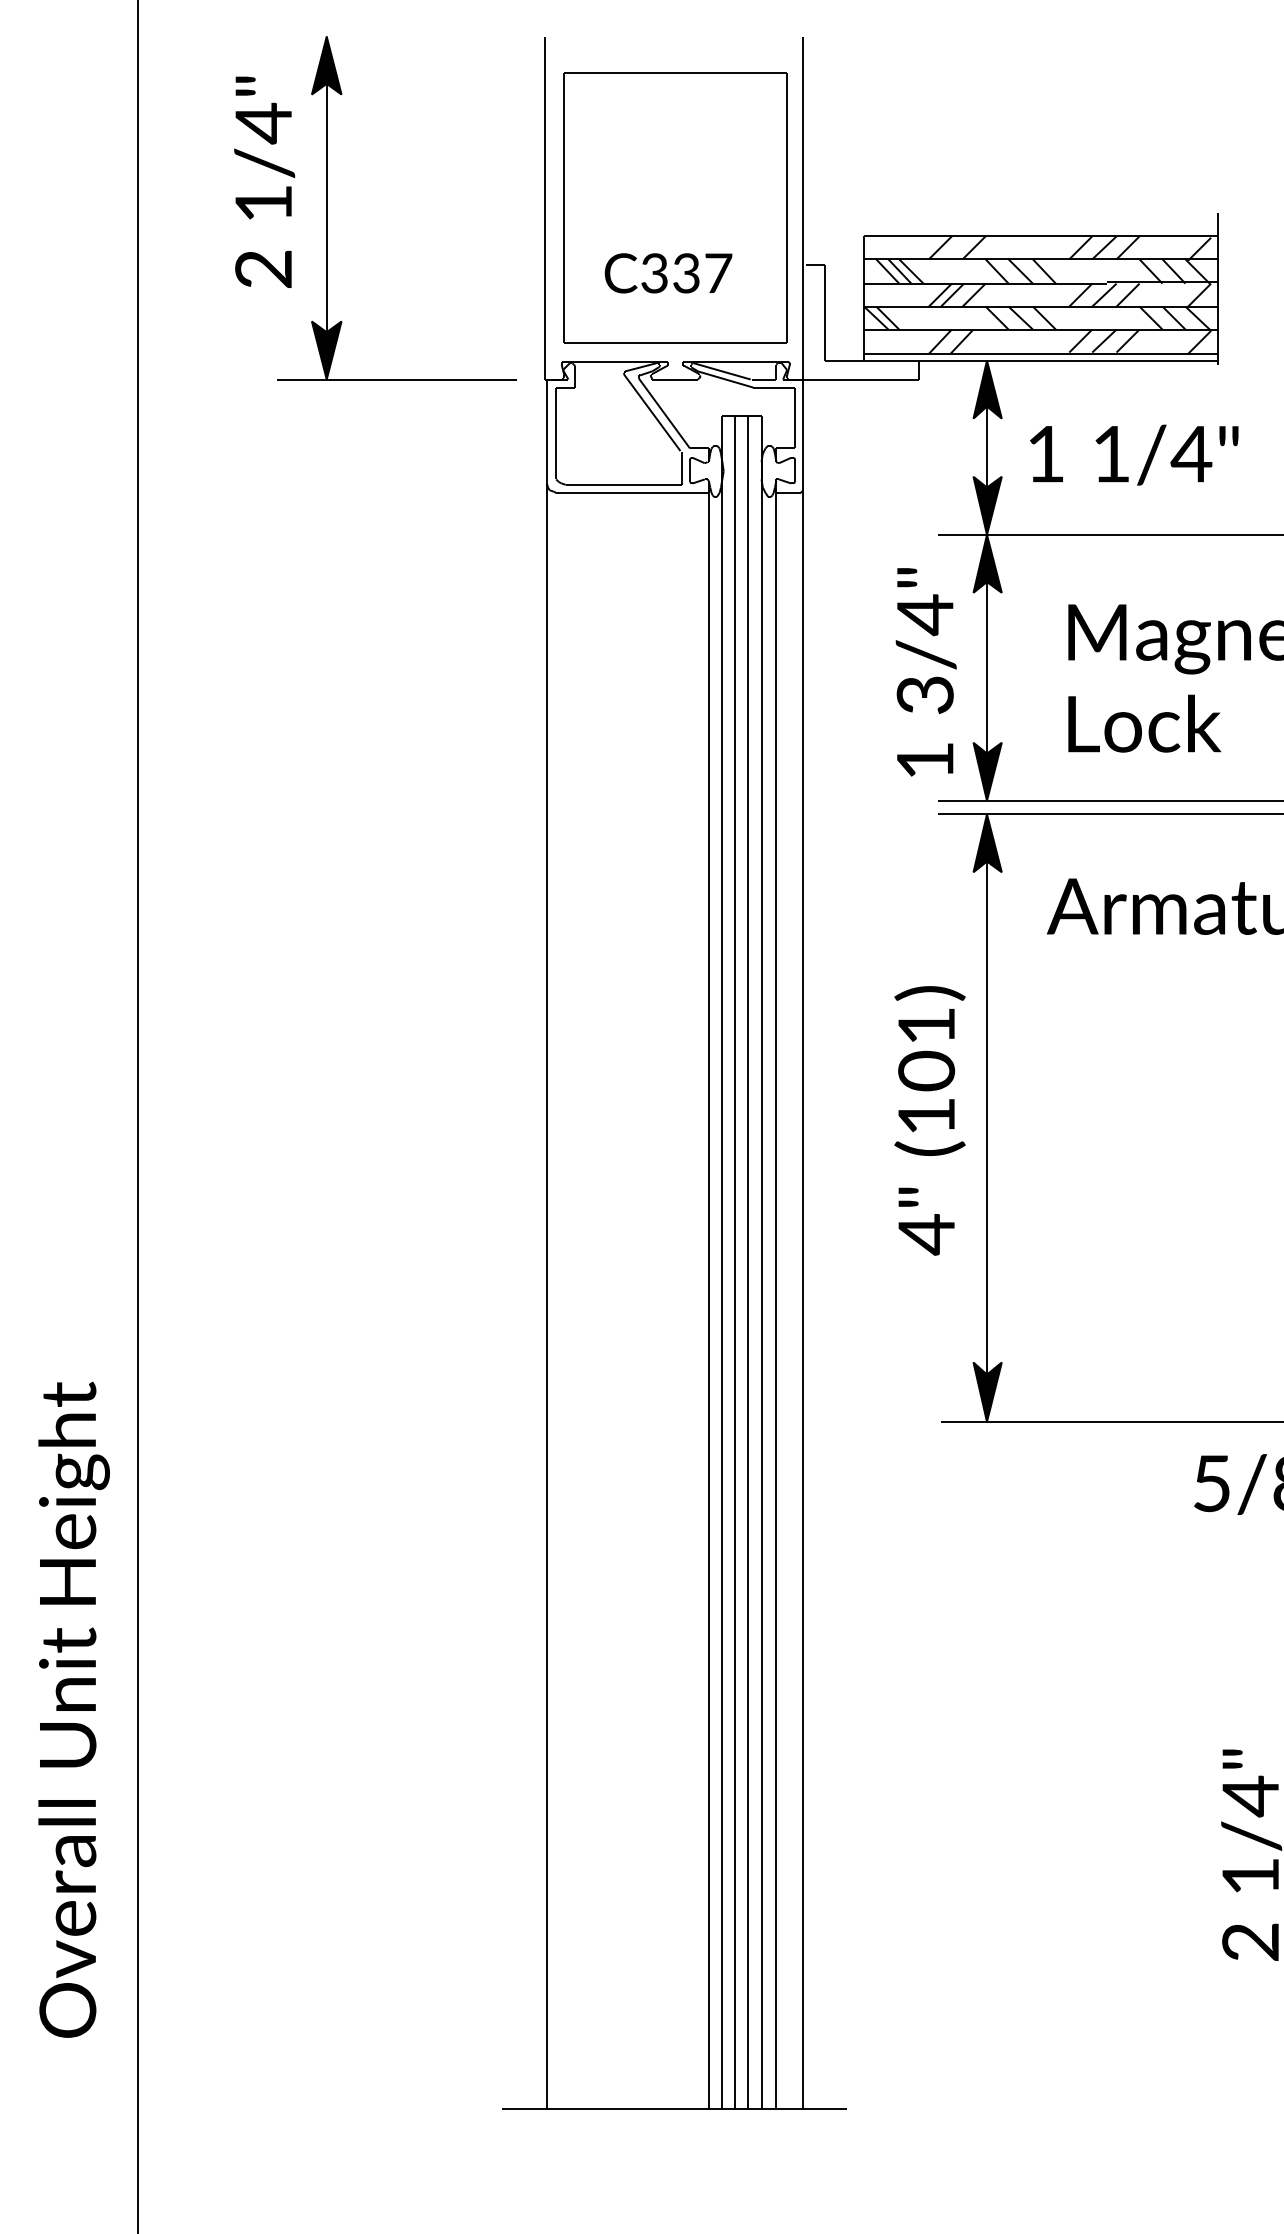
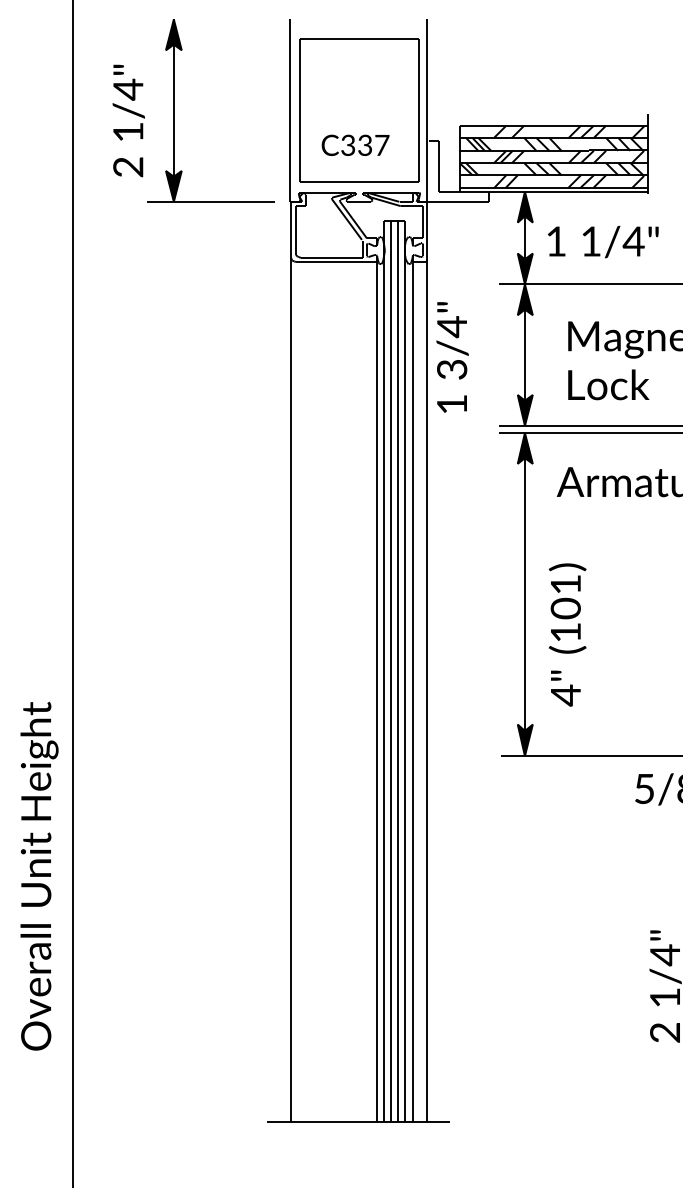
text: (263, 181) -> (128, 120), moved
text: (925, 672) -> (452, 357), moved
text: (929, 1119) -> (567, 634), moved
text: (74, 1708) -> (39, 875), moved

